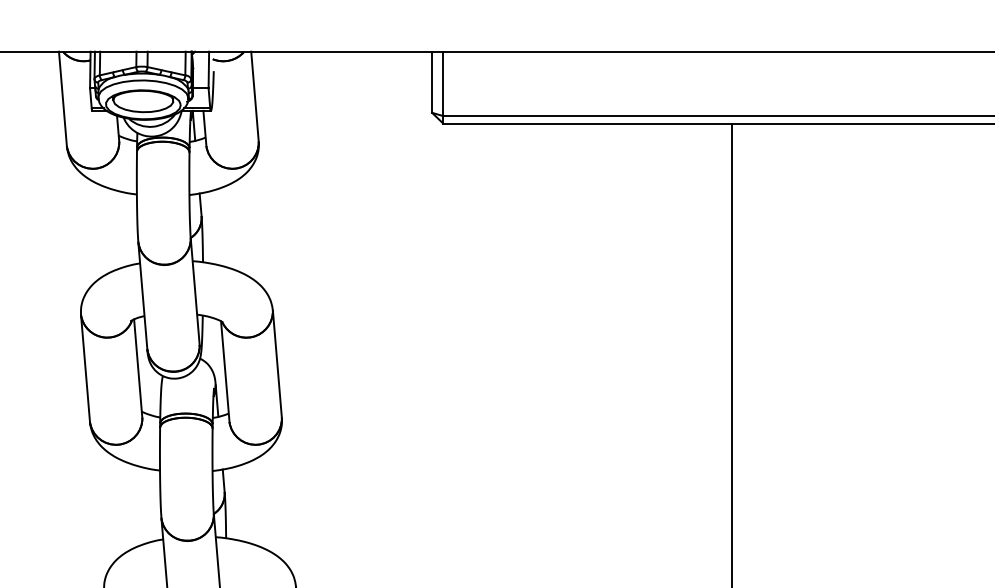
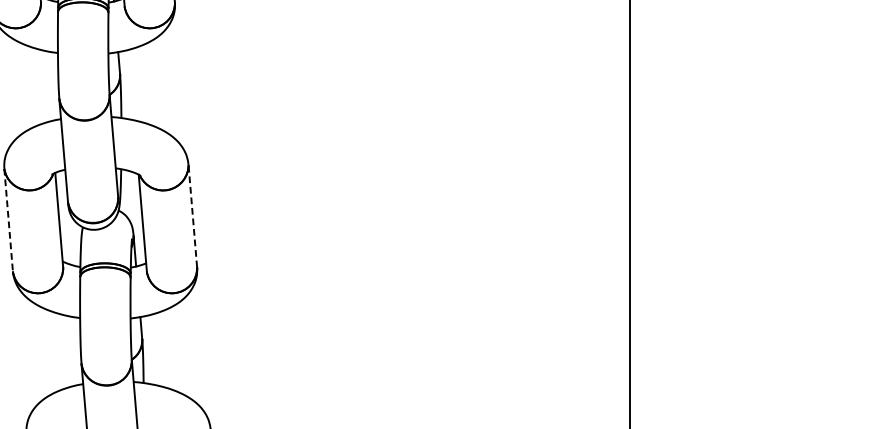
line: (277, 364) -> (192, 216), solid -> dashed
line: (85, 368) -> (8, 220), solid -> dashed

